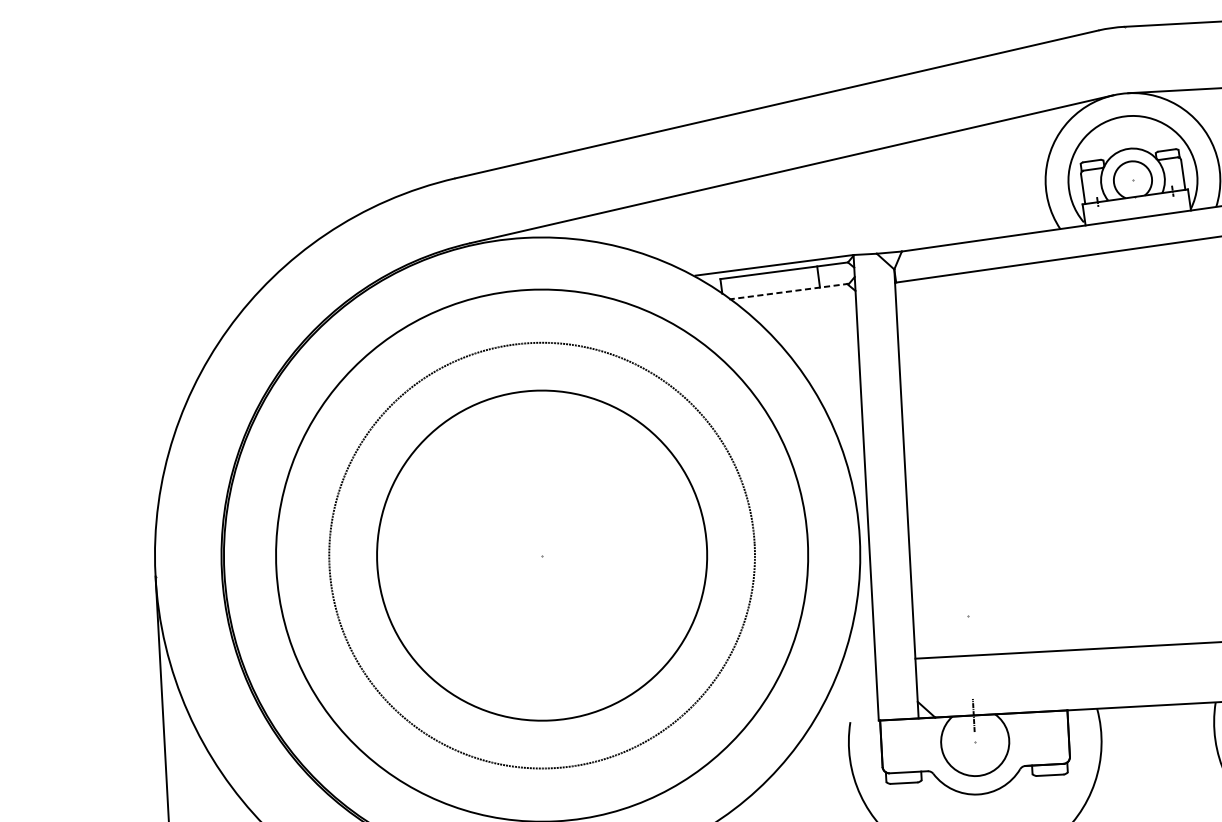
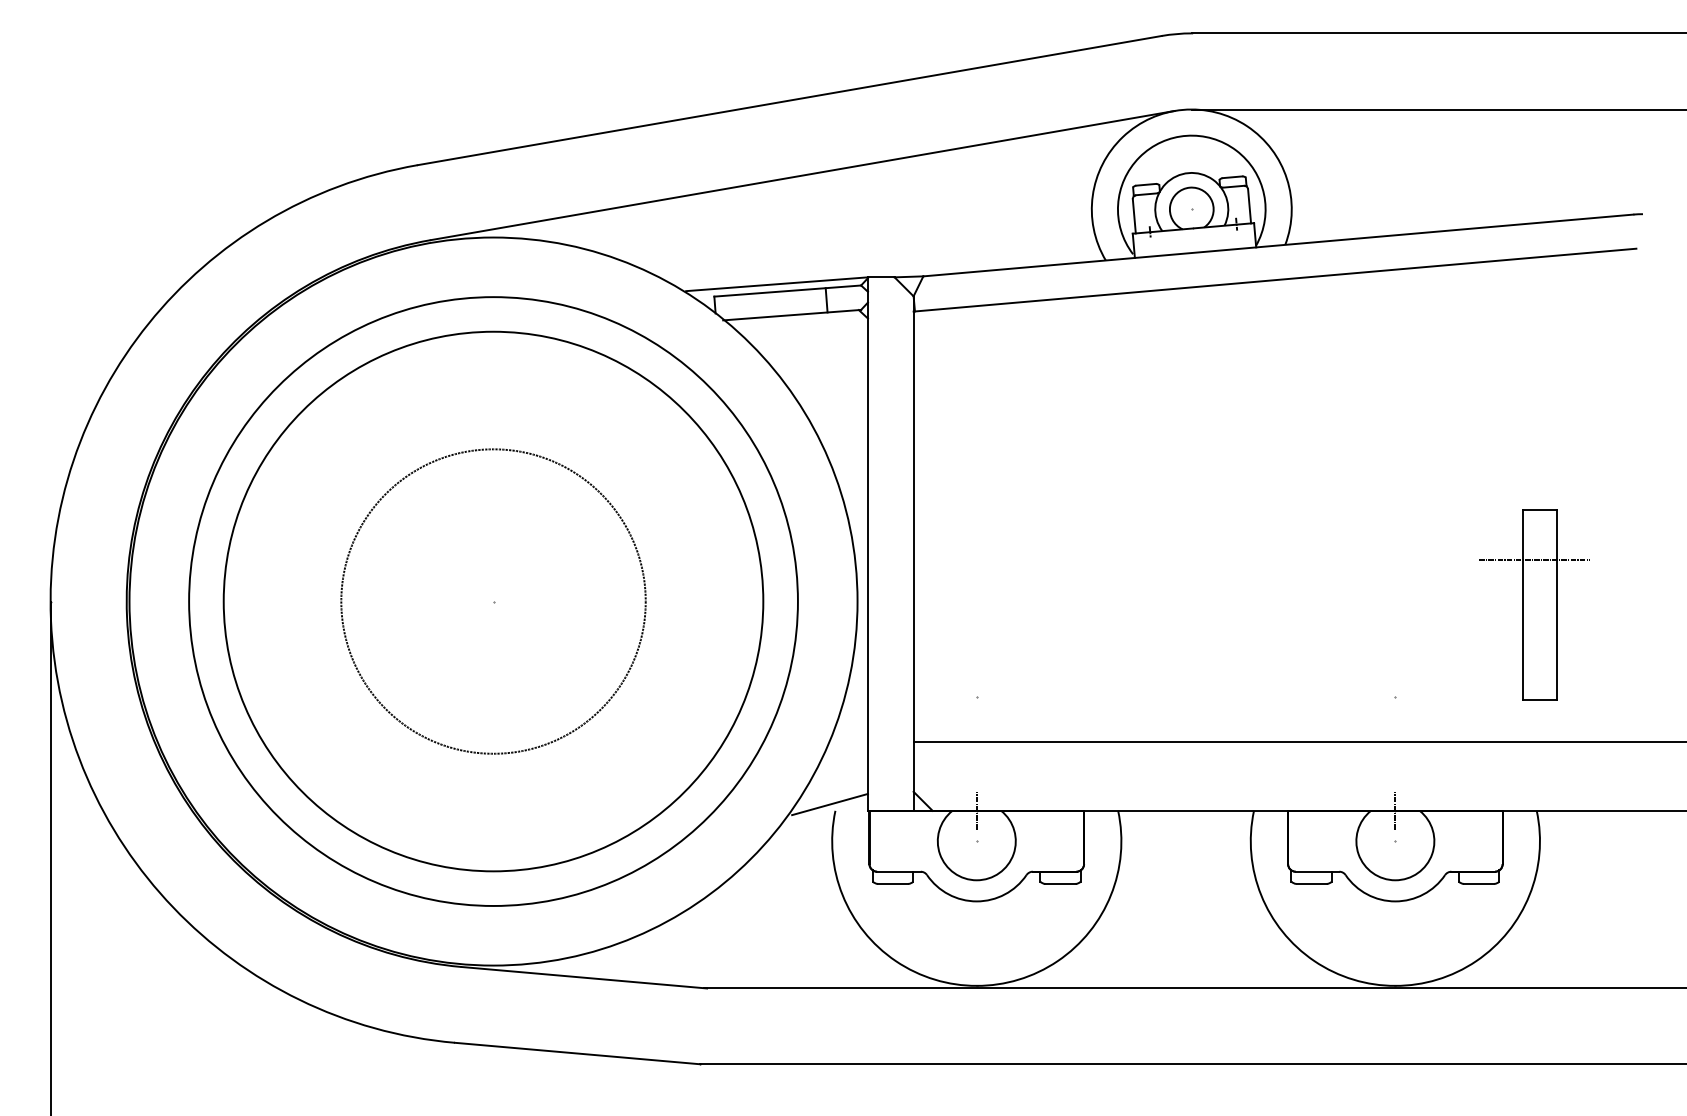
line: (788, 291) -> (791, 315), dashed -> solid
circle: (542, 555) -> (493, 601), size x0.62
circle: (542, 555) -> (493, 601), size x1.43
line: (844, 716) -> (829, 804), added

